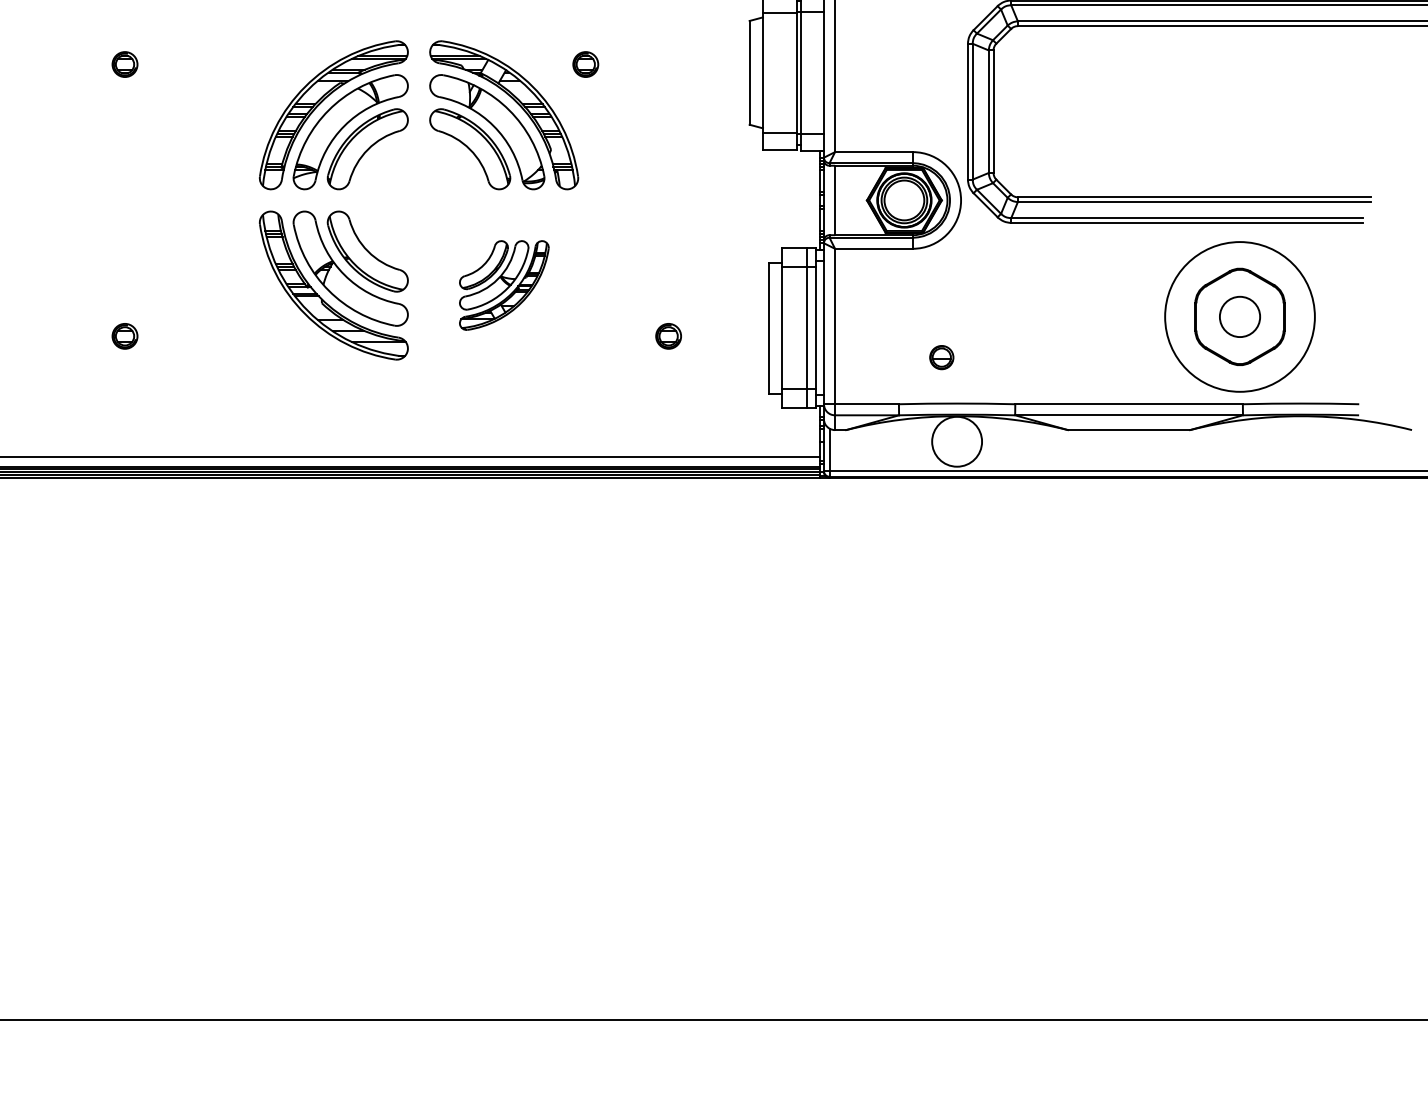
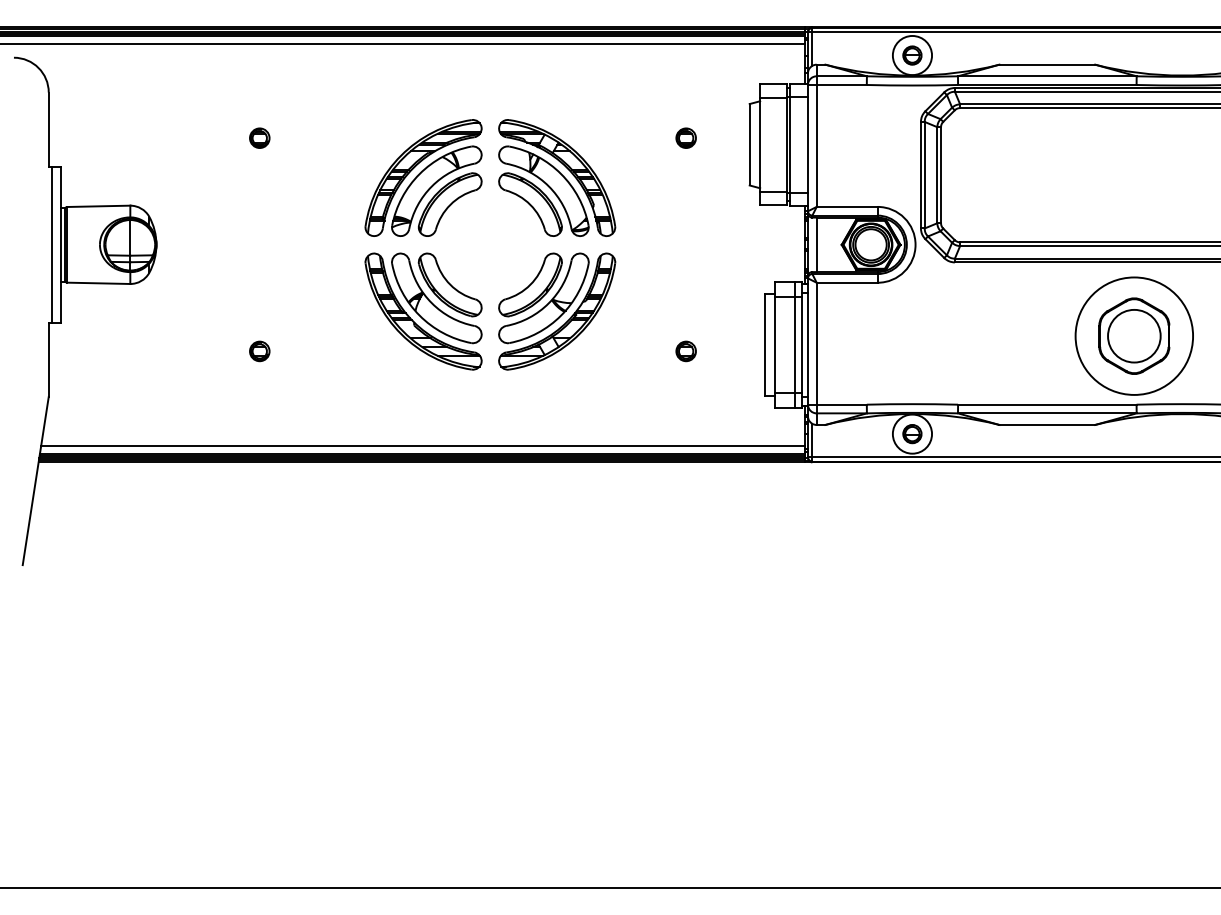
part: (584, 63) -> (685, 137), moved
part: (504, 285) -> (557, 311), size x1.67
circle: (1240, 316) -> (1134, 335), size x1.67
part: (941, 358) -> (912, 434), moved

